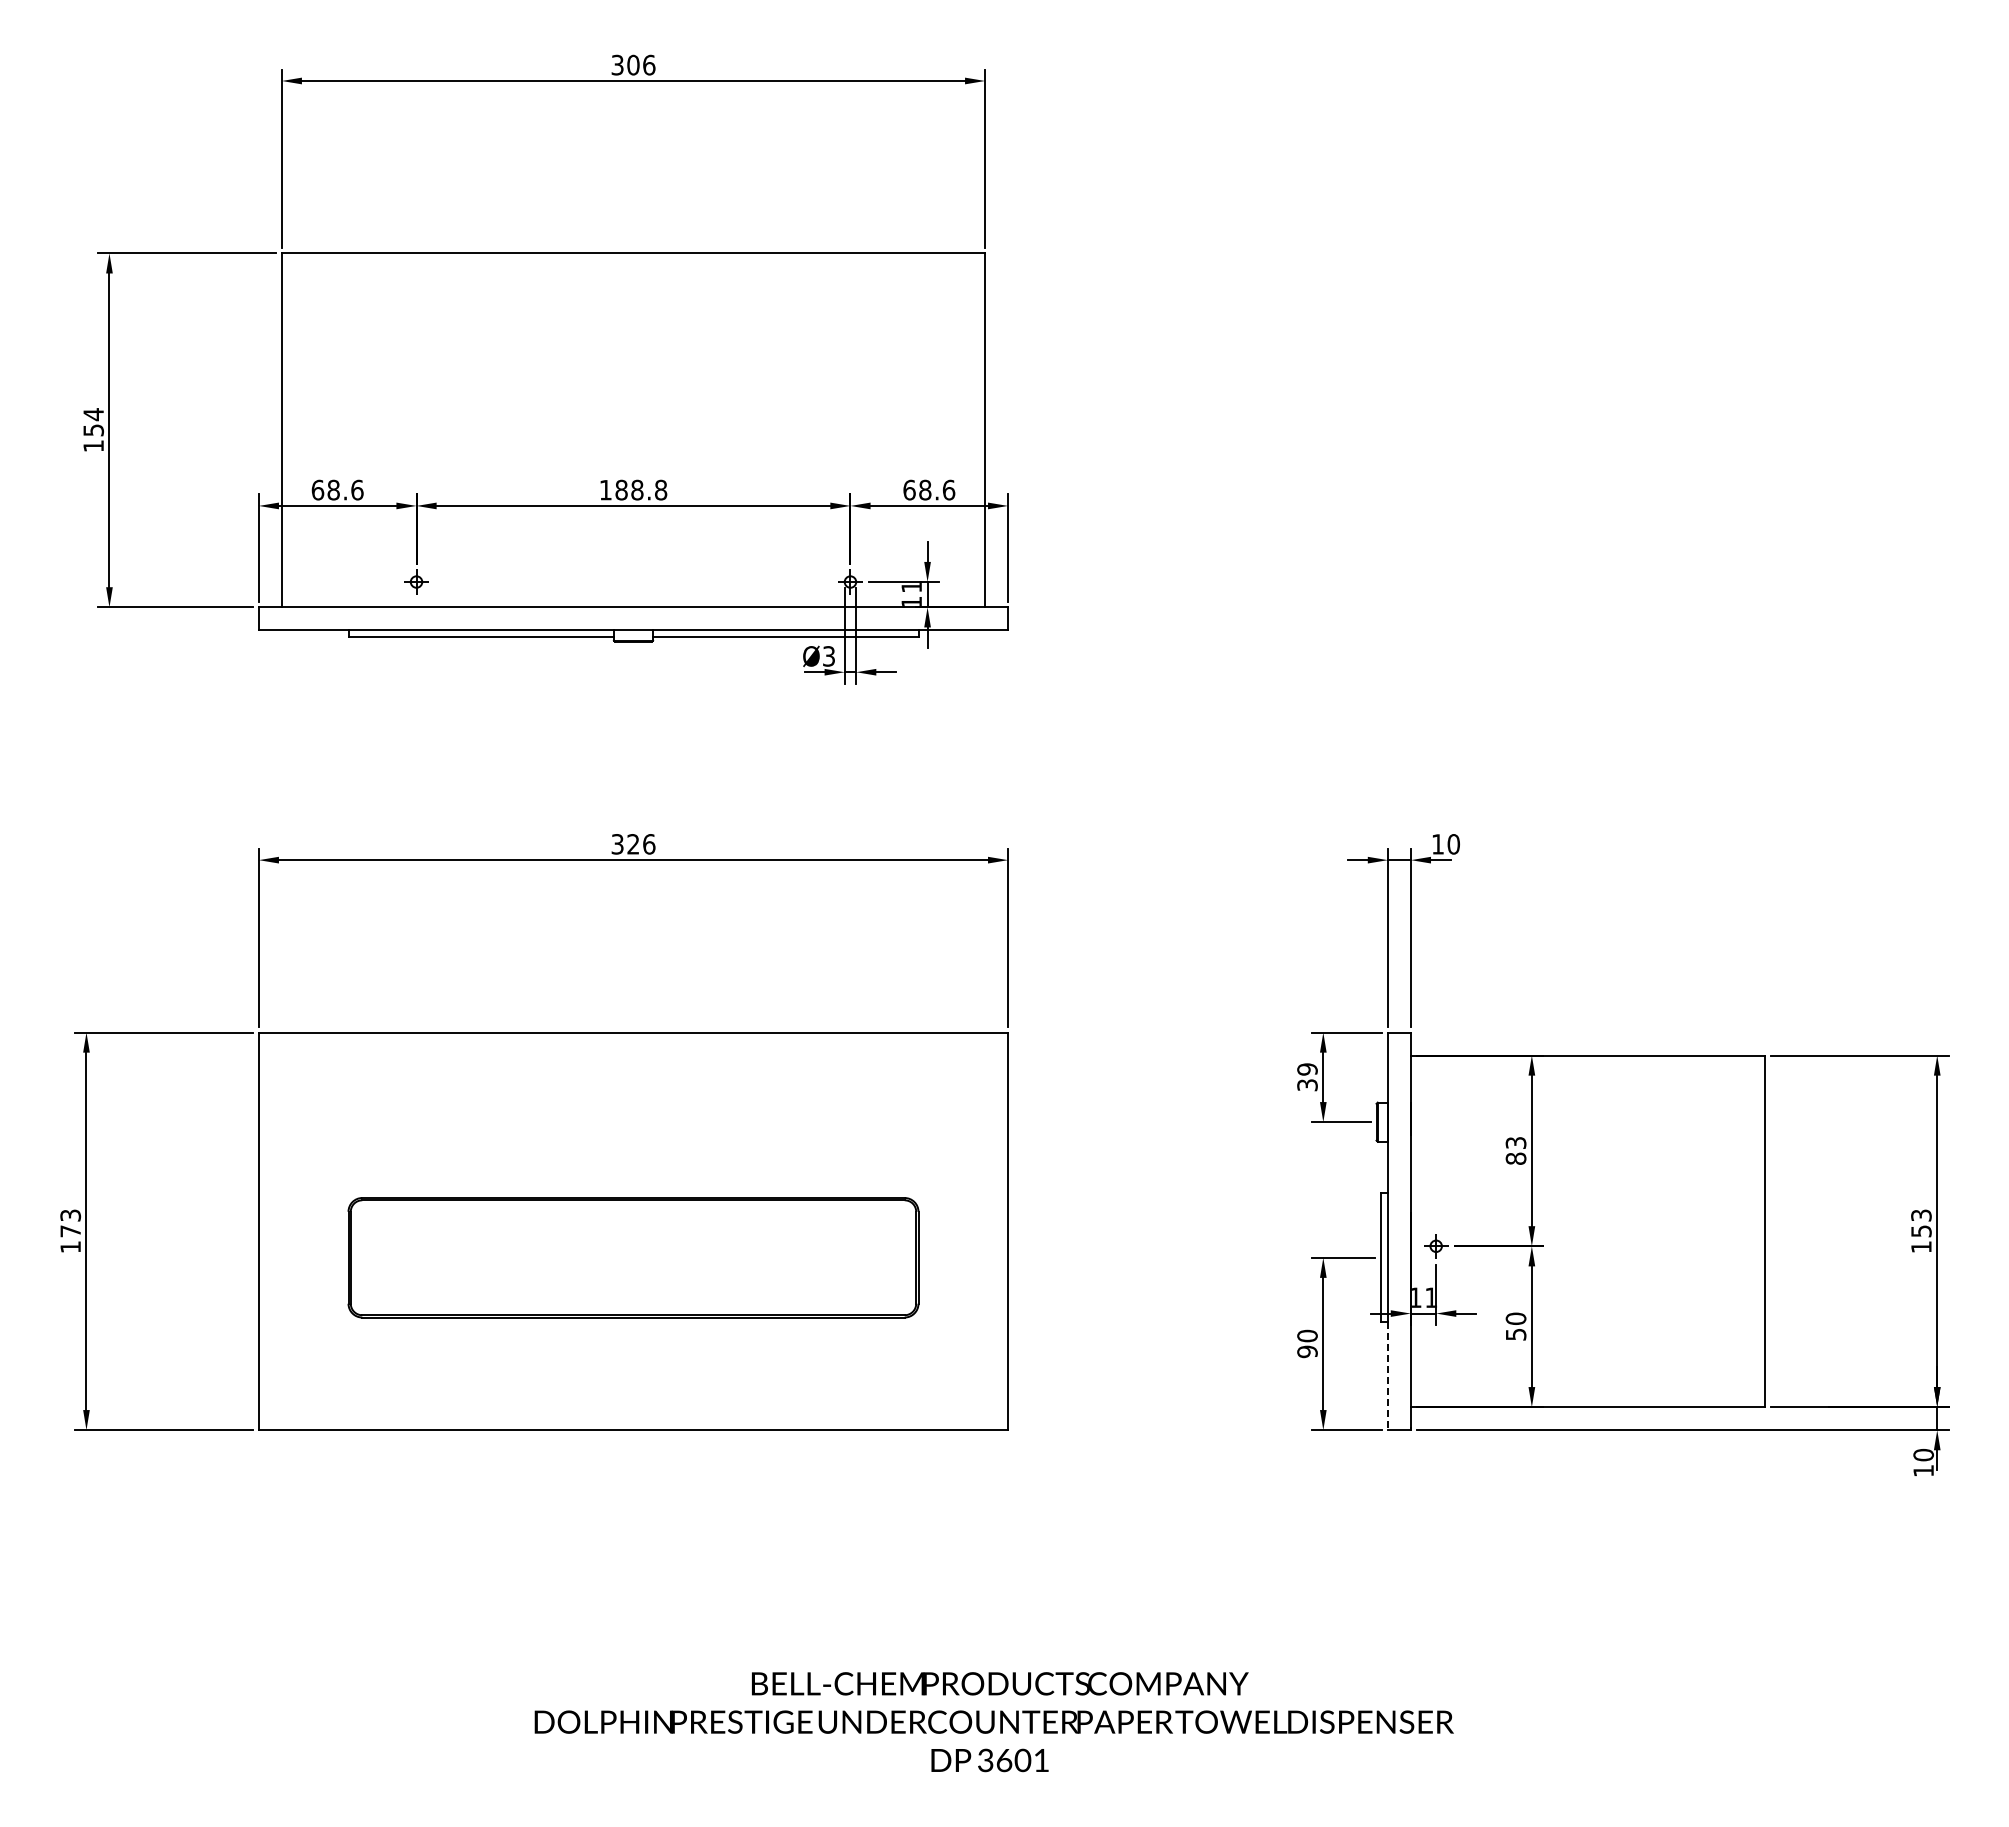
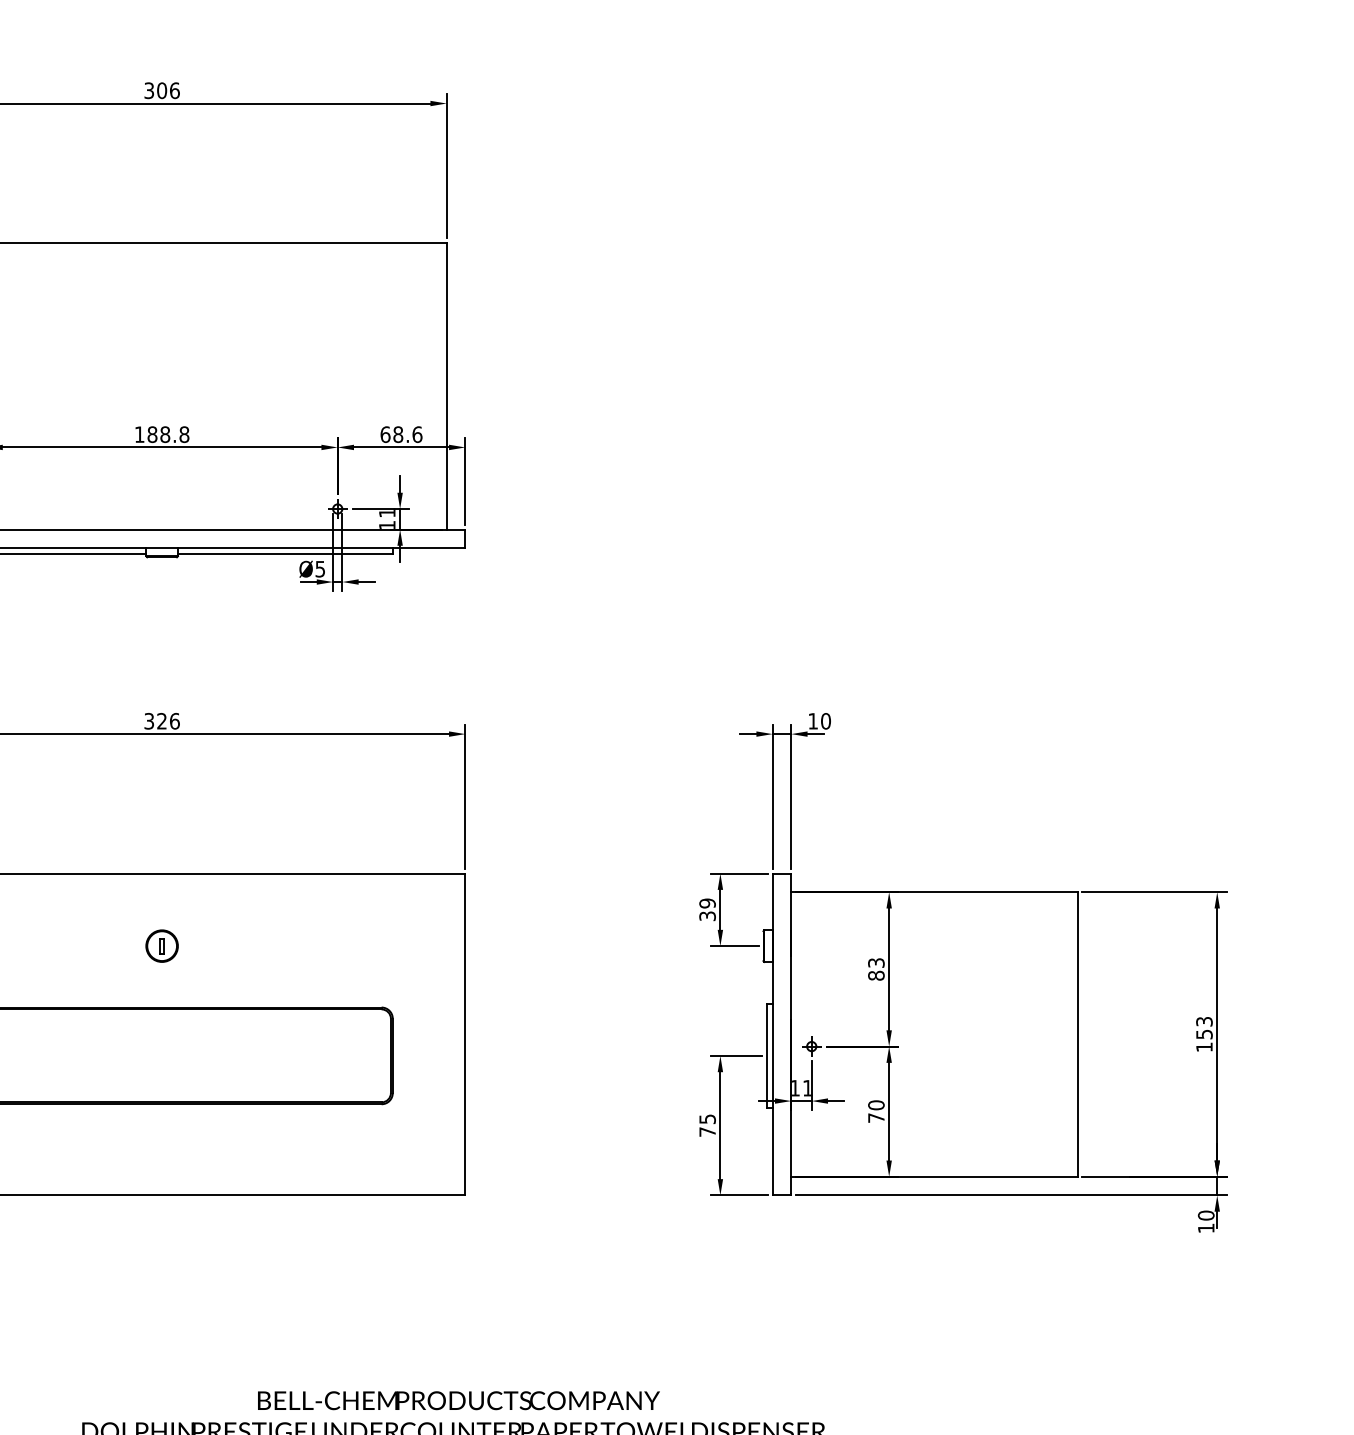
text: (828, 655) -> (319, 568), Ø3 -> Ø5
part: (633, 1121) -> (162, 945), added
text: (1516, 1334) -> (876, 1117), 50 -> 70
text: (1307, 1343) -> (707, 1125), 90 -> 75
line: (1387, 1376) -> (772, 1151), dashed -> solid

